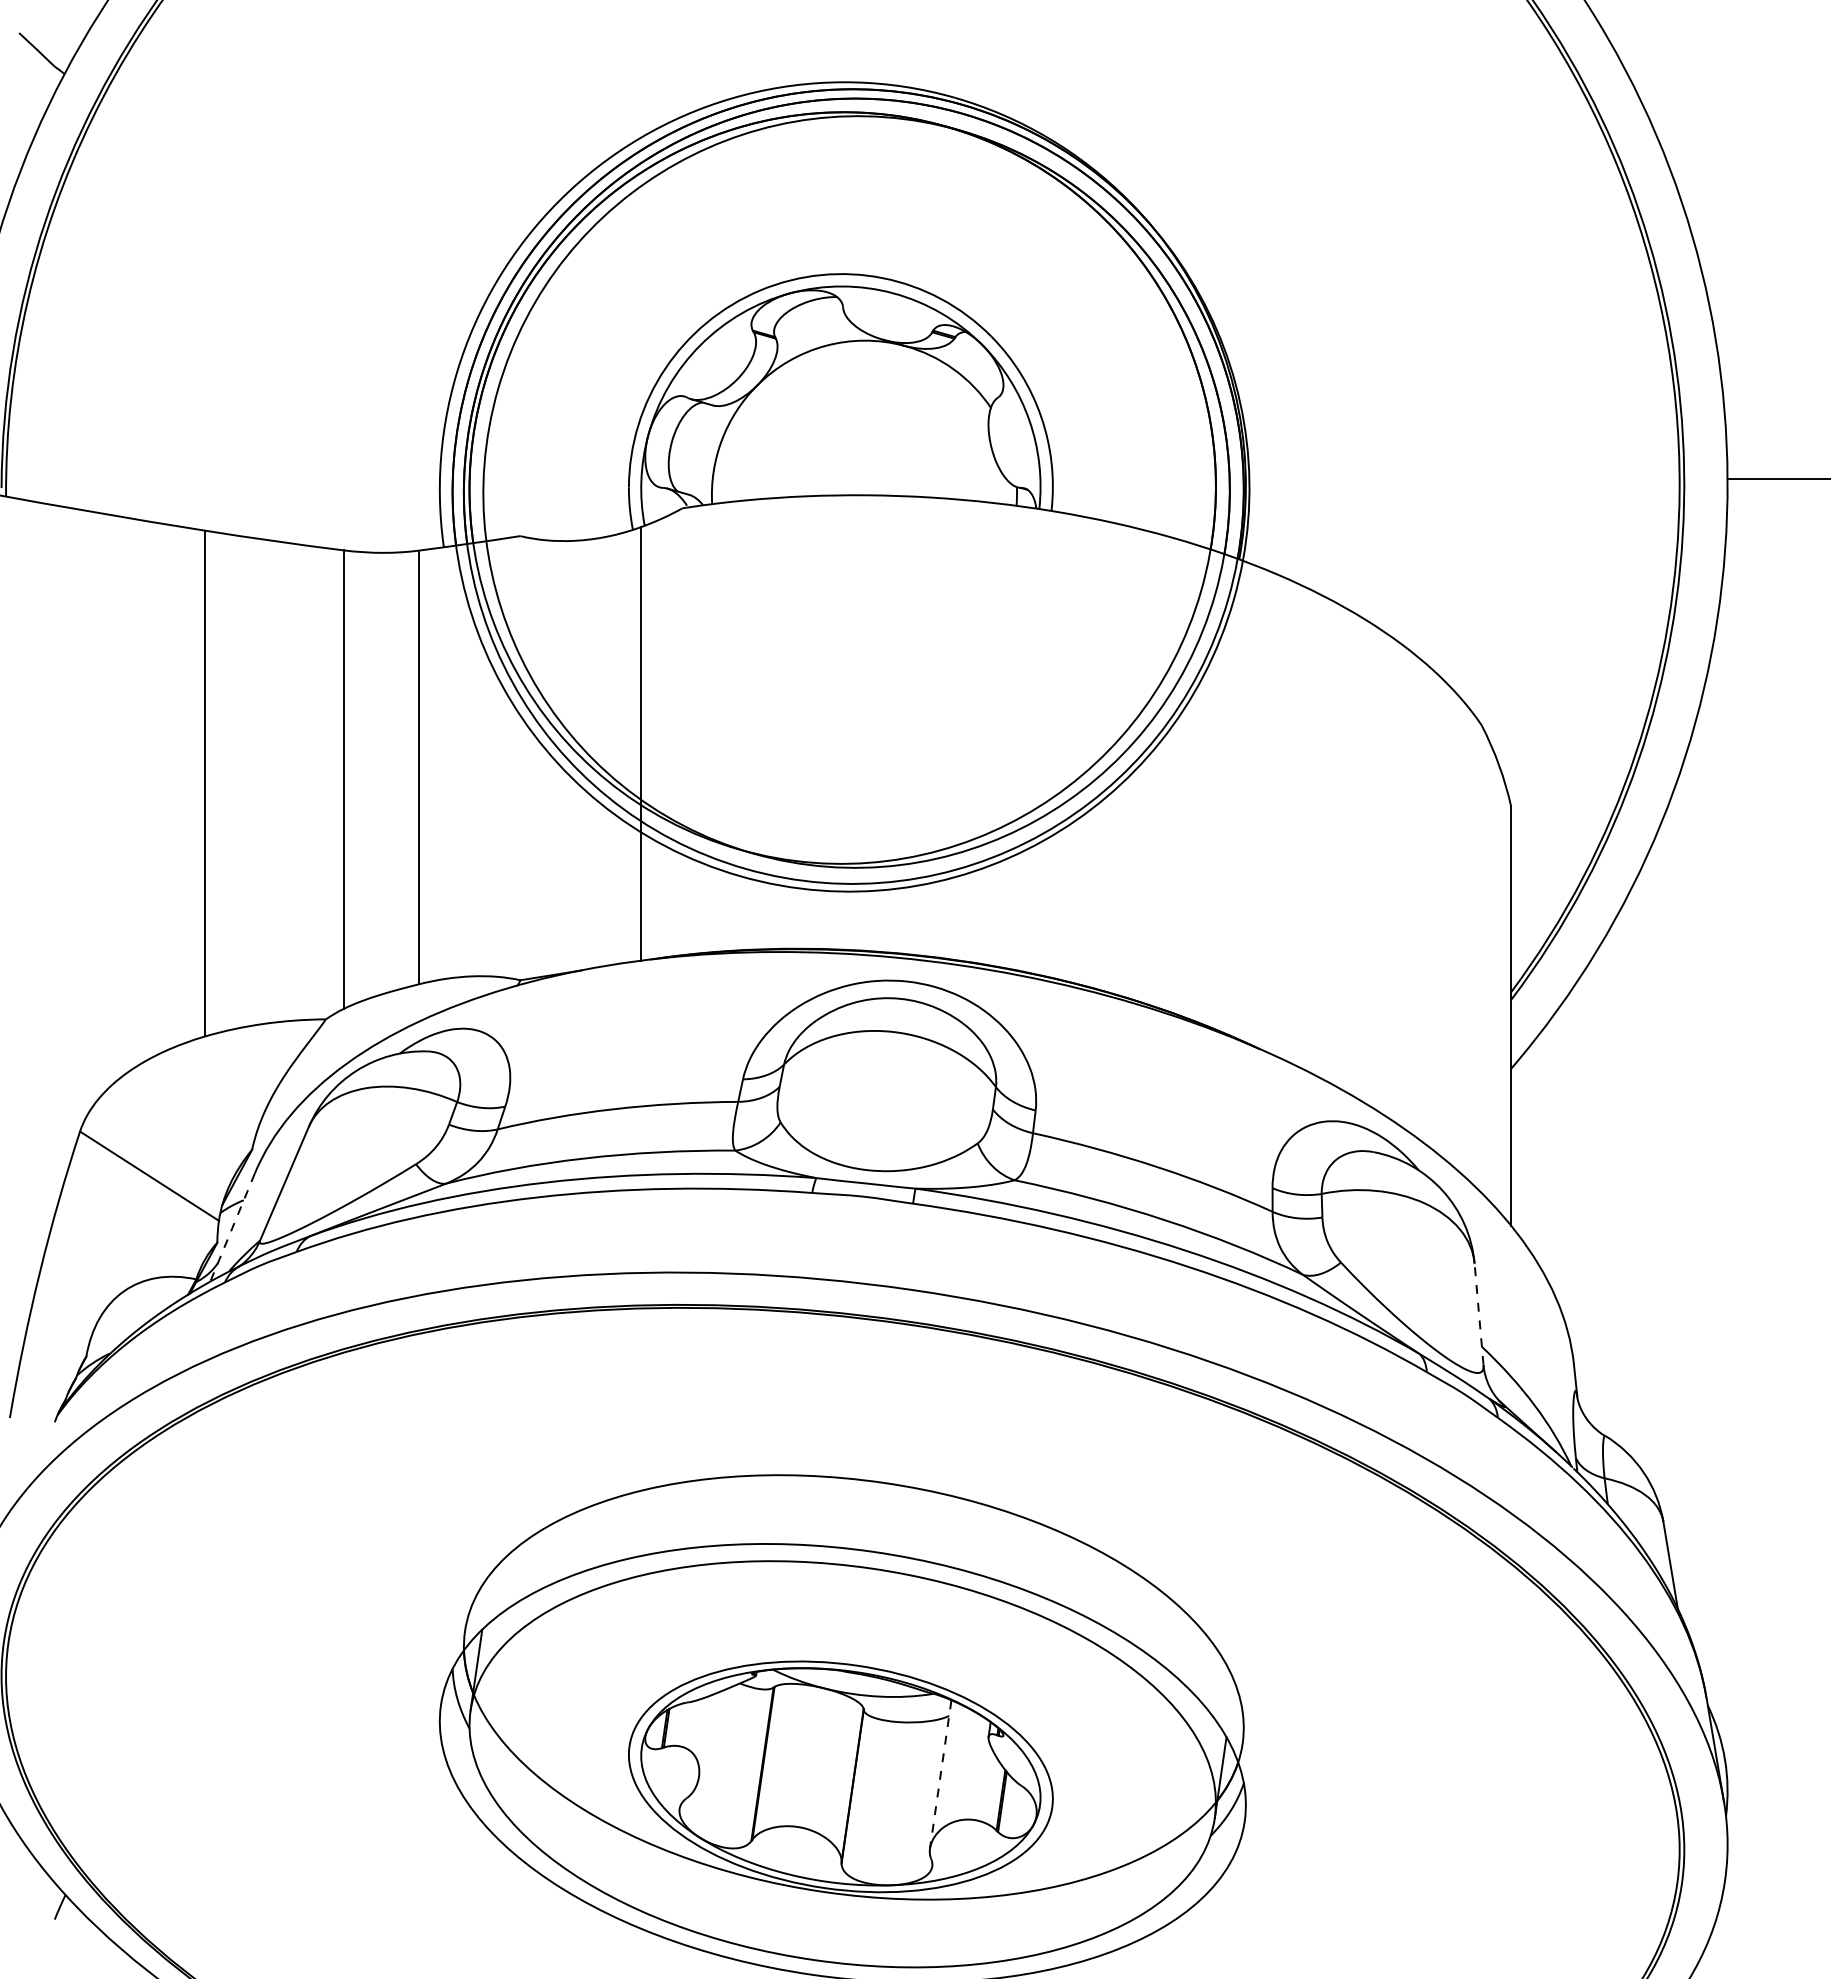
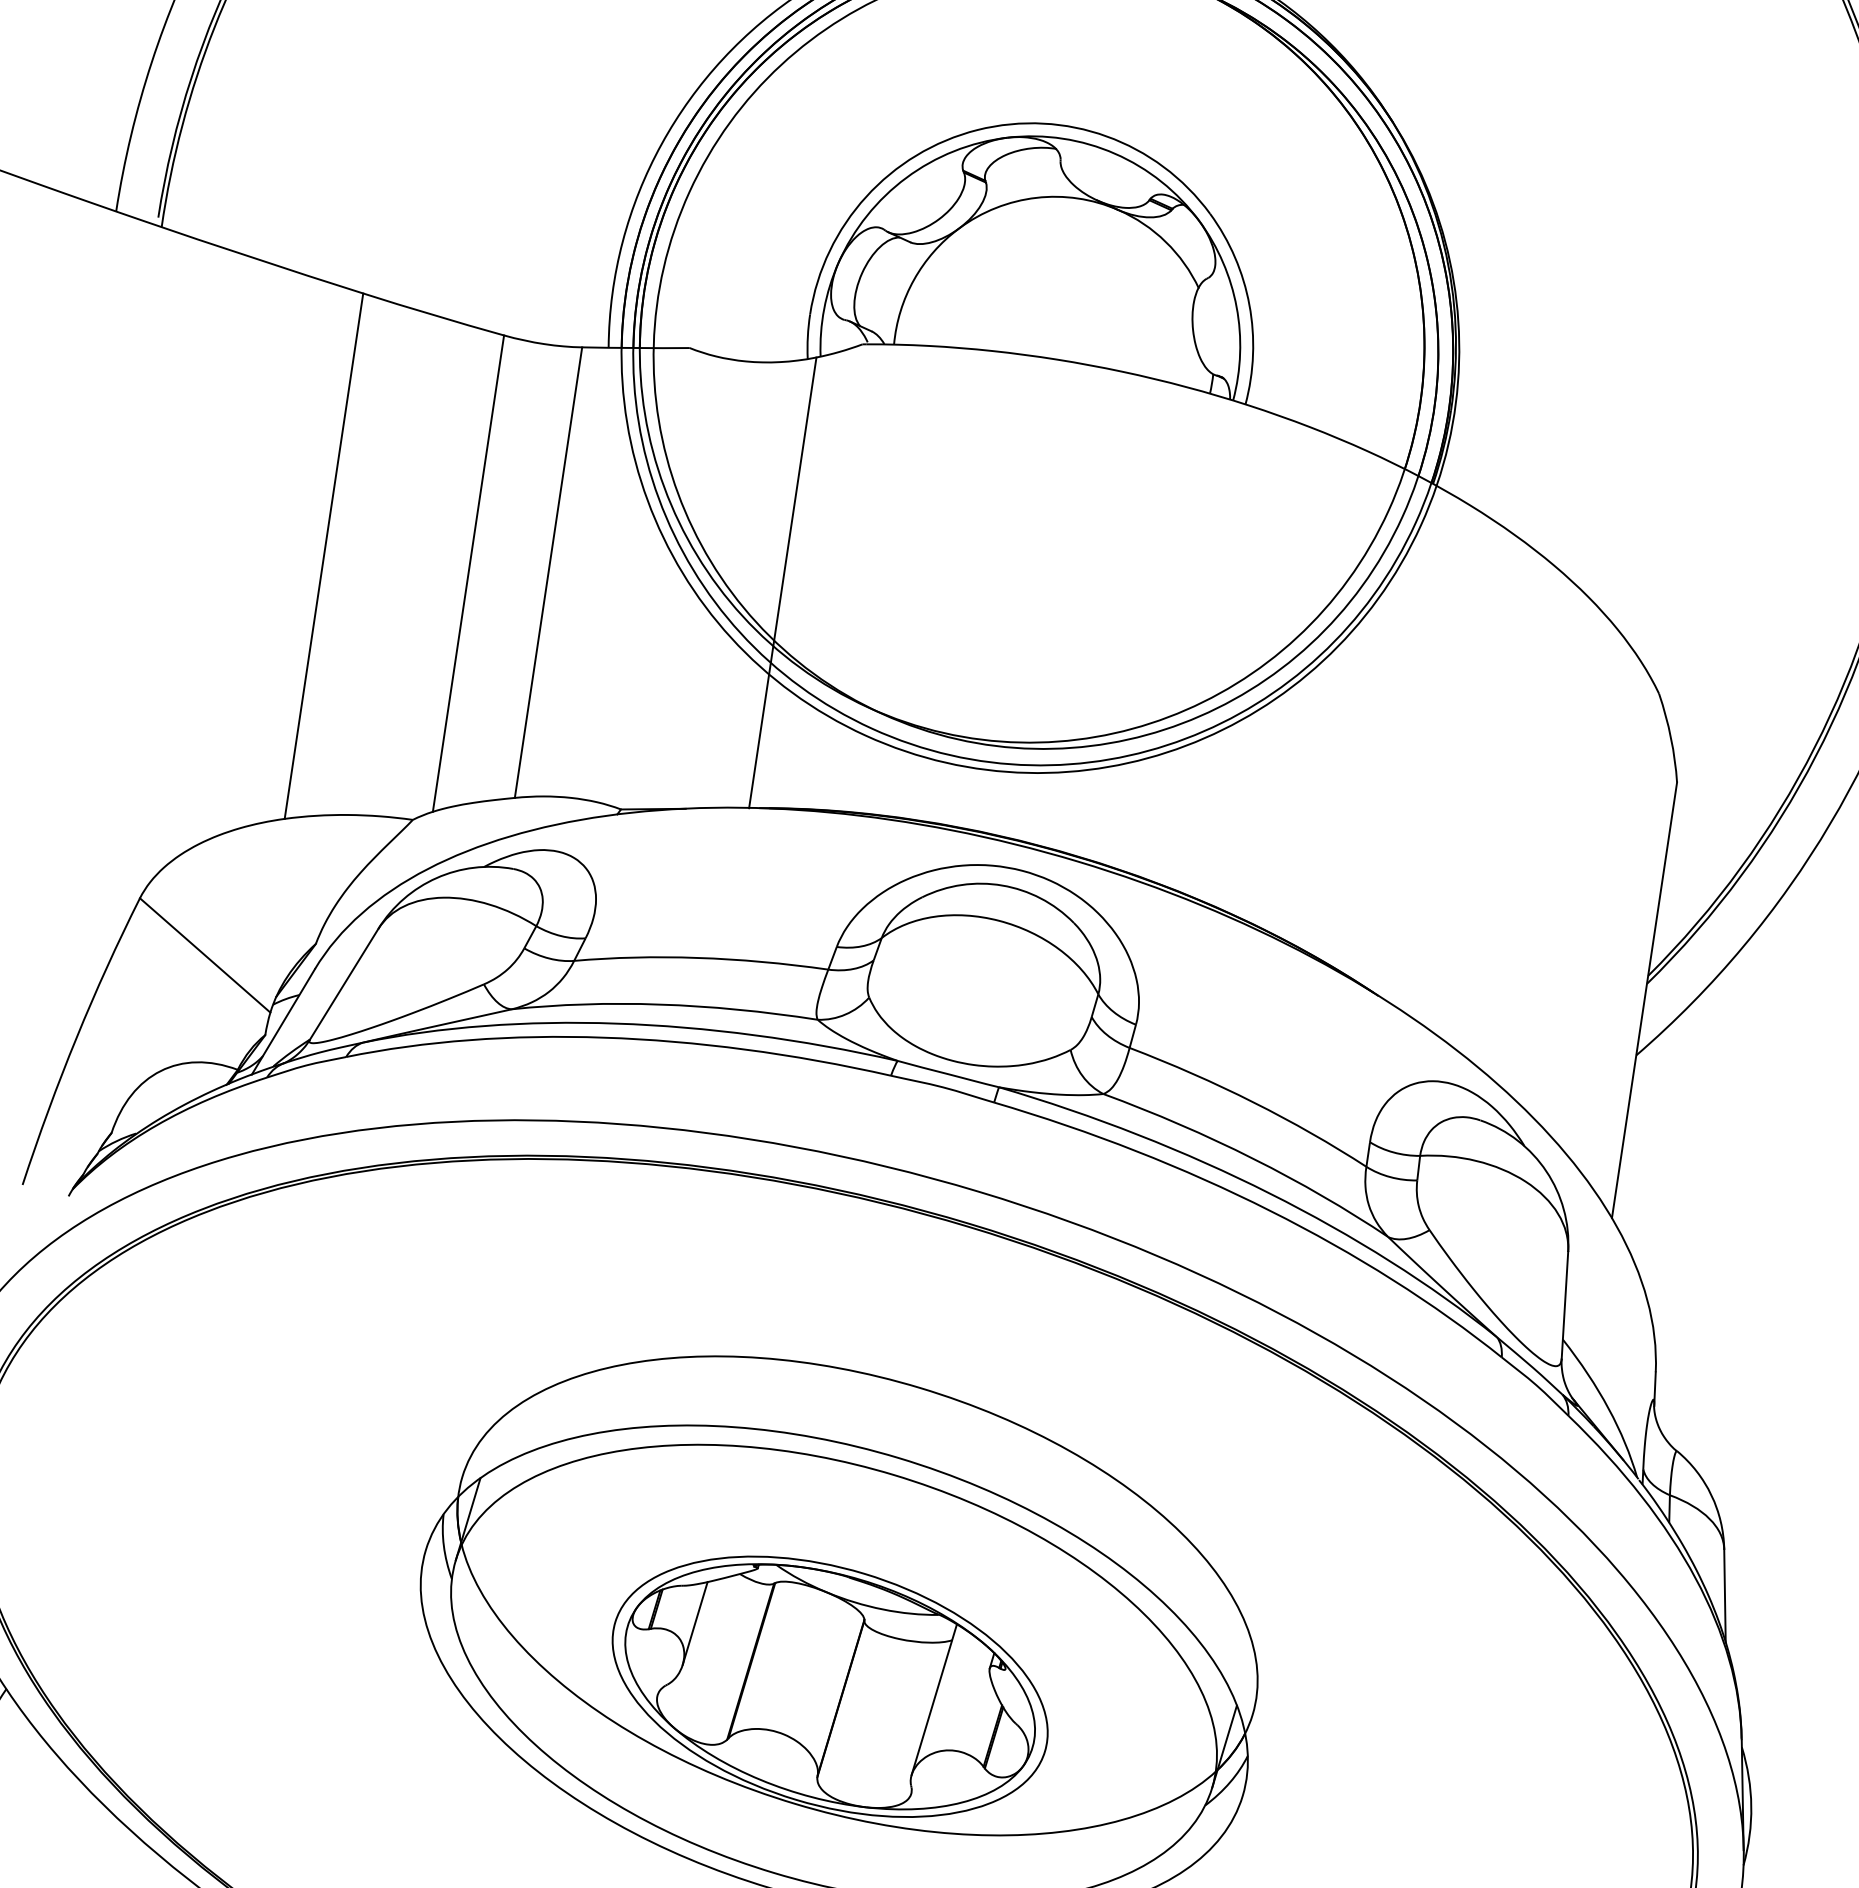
line: (232, 1227) -> (283, 1021), dashed -> solid
line: (1479, 1314) -> (1565, 1305), dashed -> solid
line: (704, 1735) -> (694, 1622), added
line: (940, 1774) -> (934, 1699), dashed -> solid

